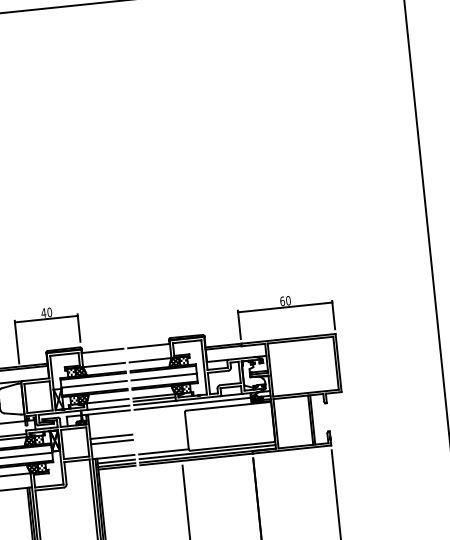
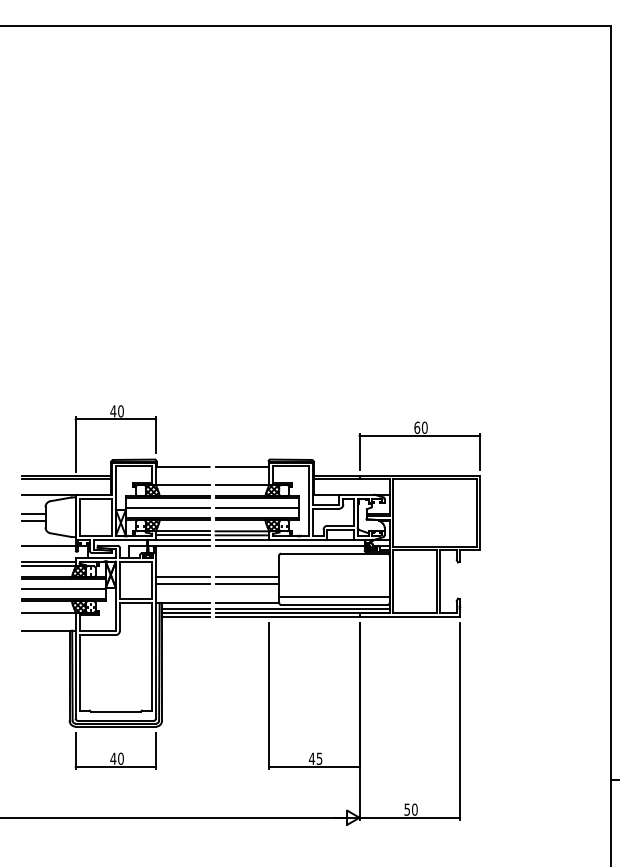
line: (107, 404) -> (182, 535), added
line: (161, 431) -> (247, 576), added
line: (162, 436) -> (247, 583), added
line: (231, 439) -> (334, 596), added

